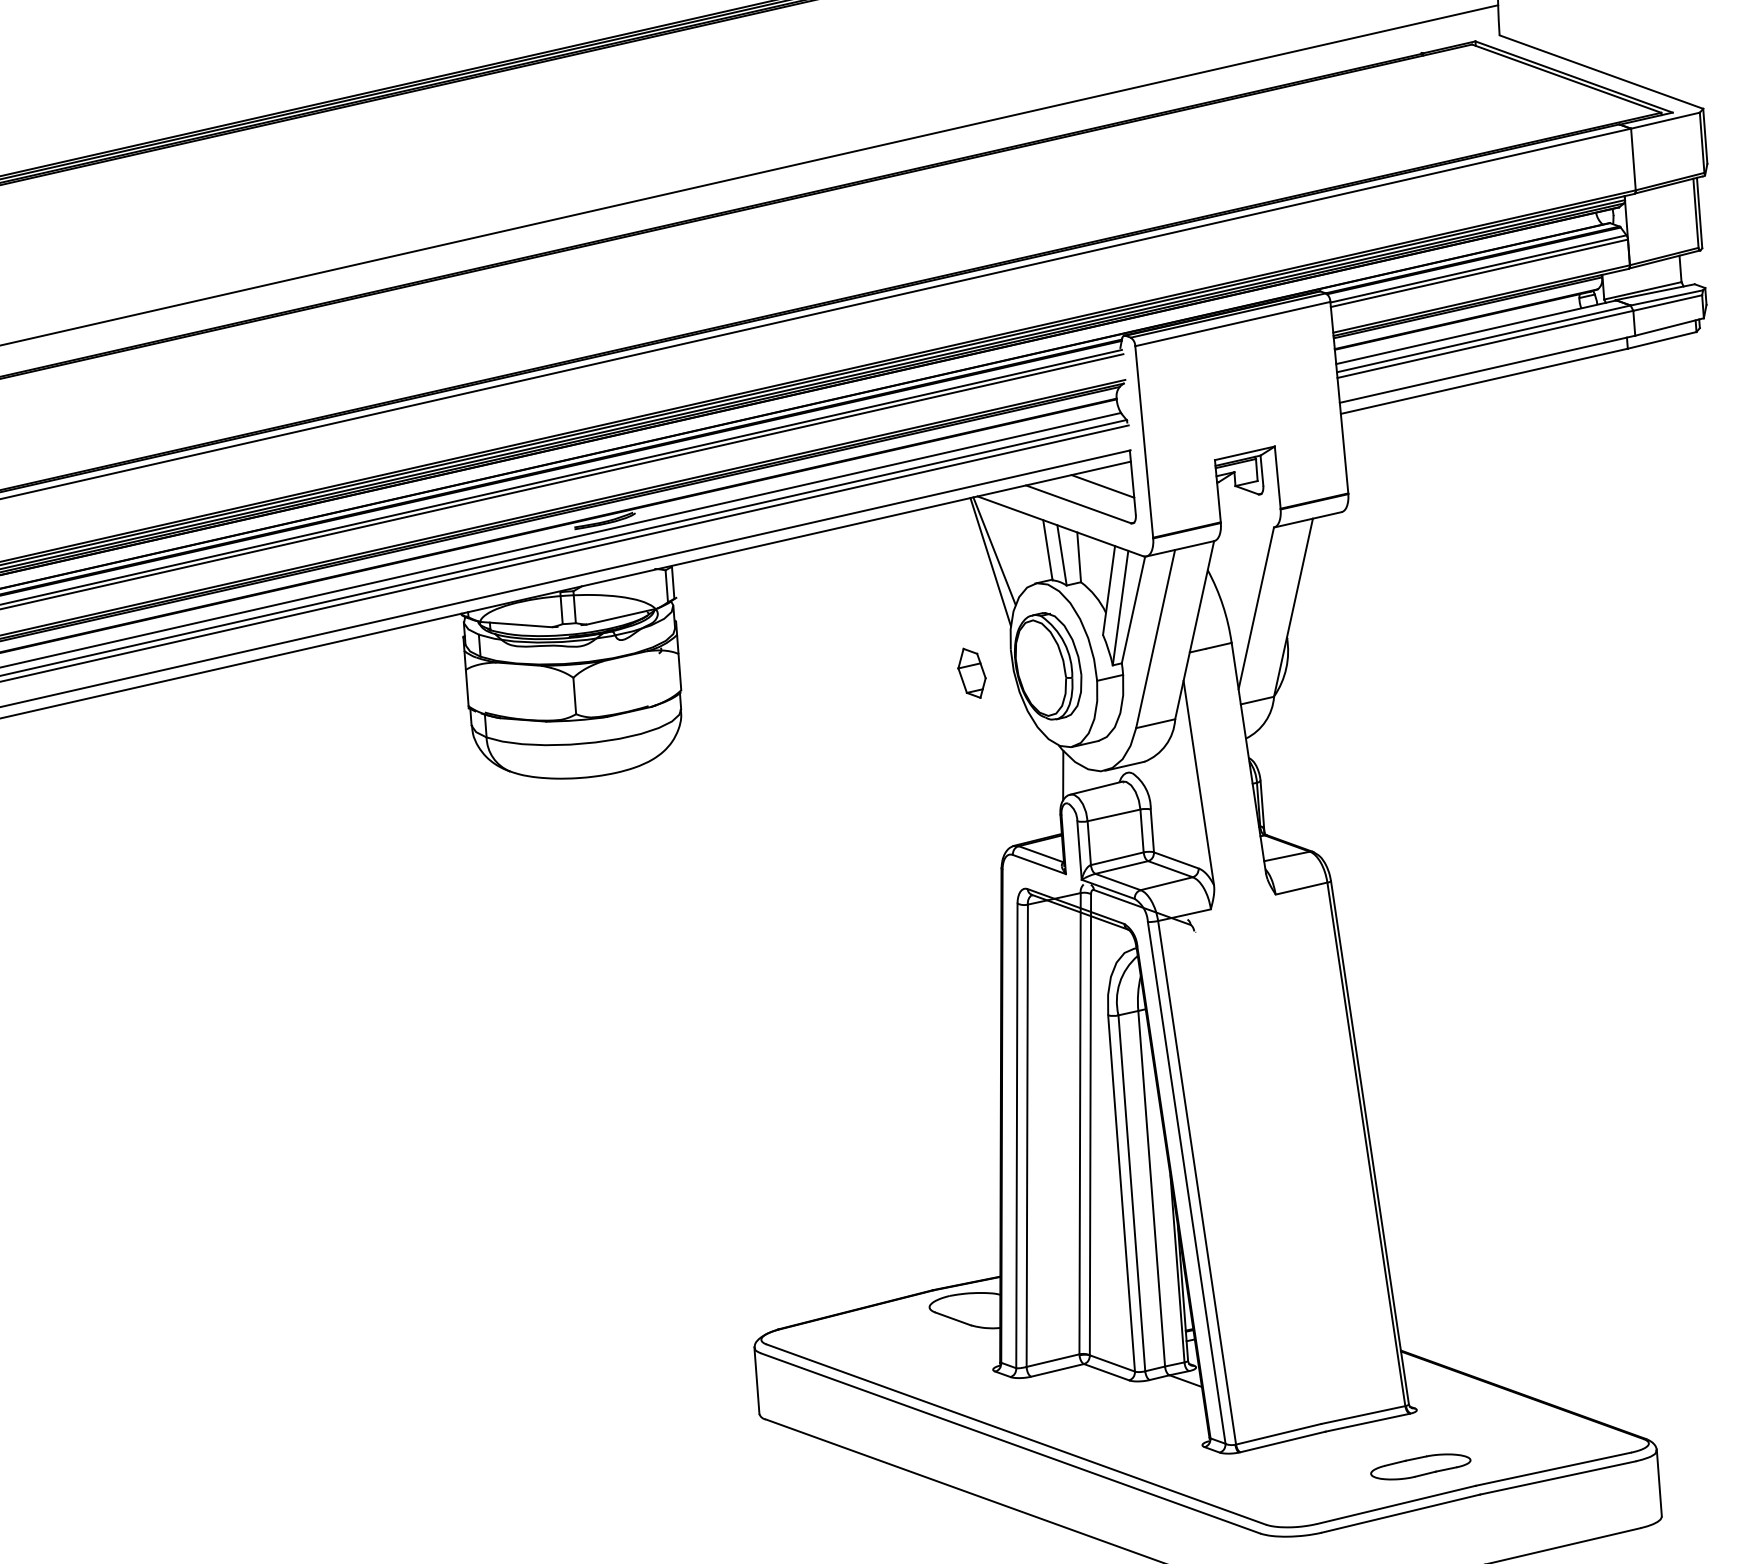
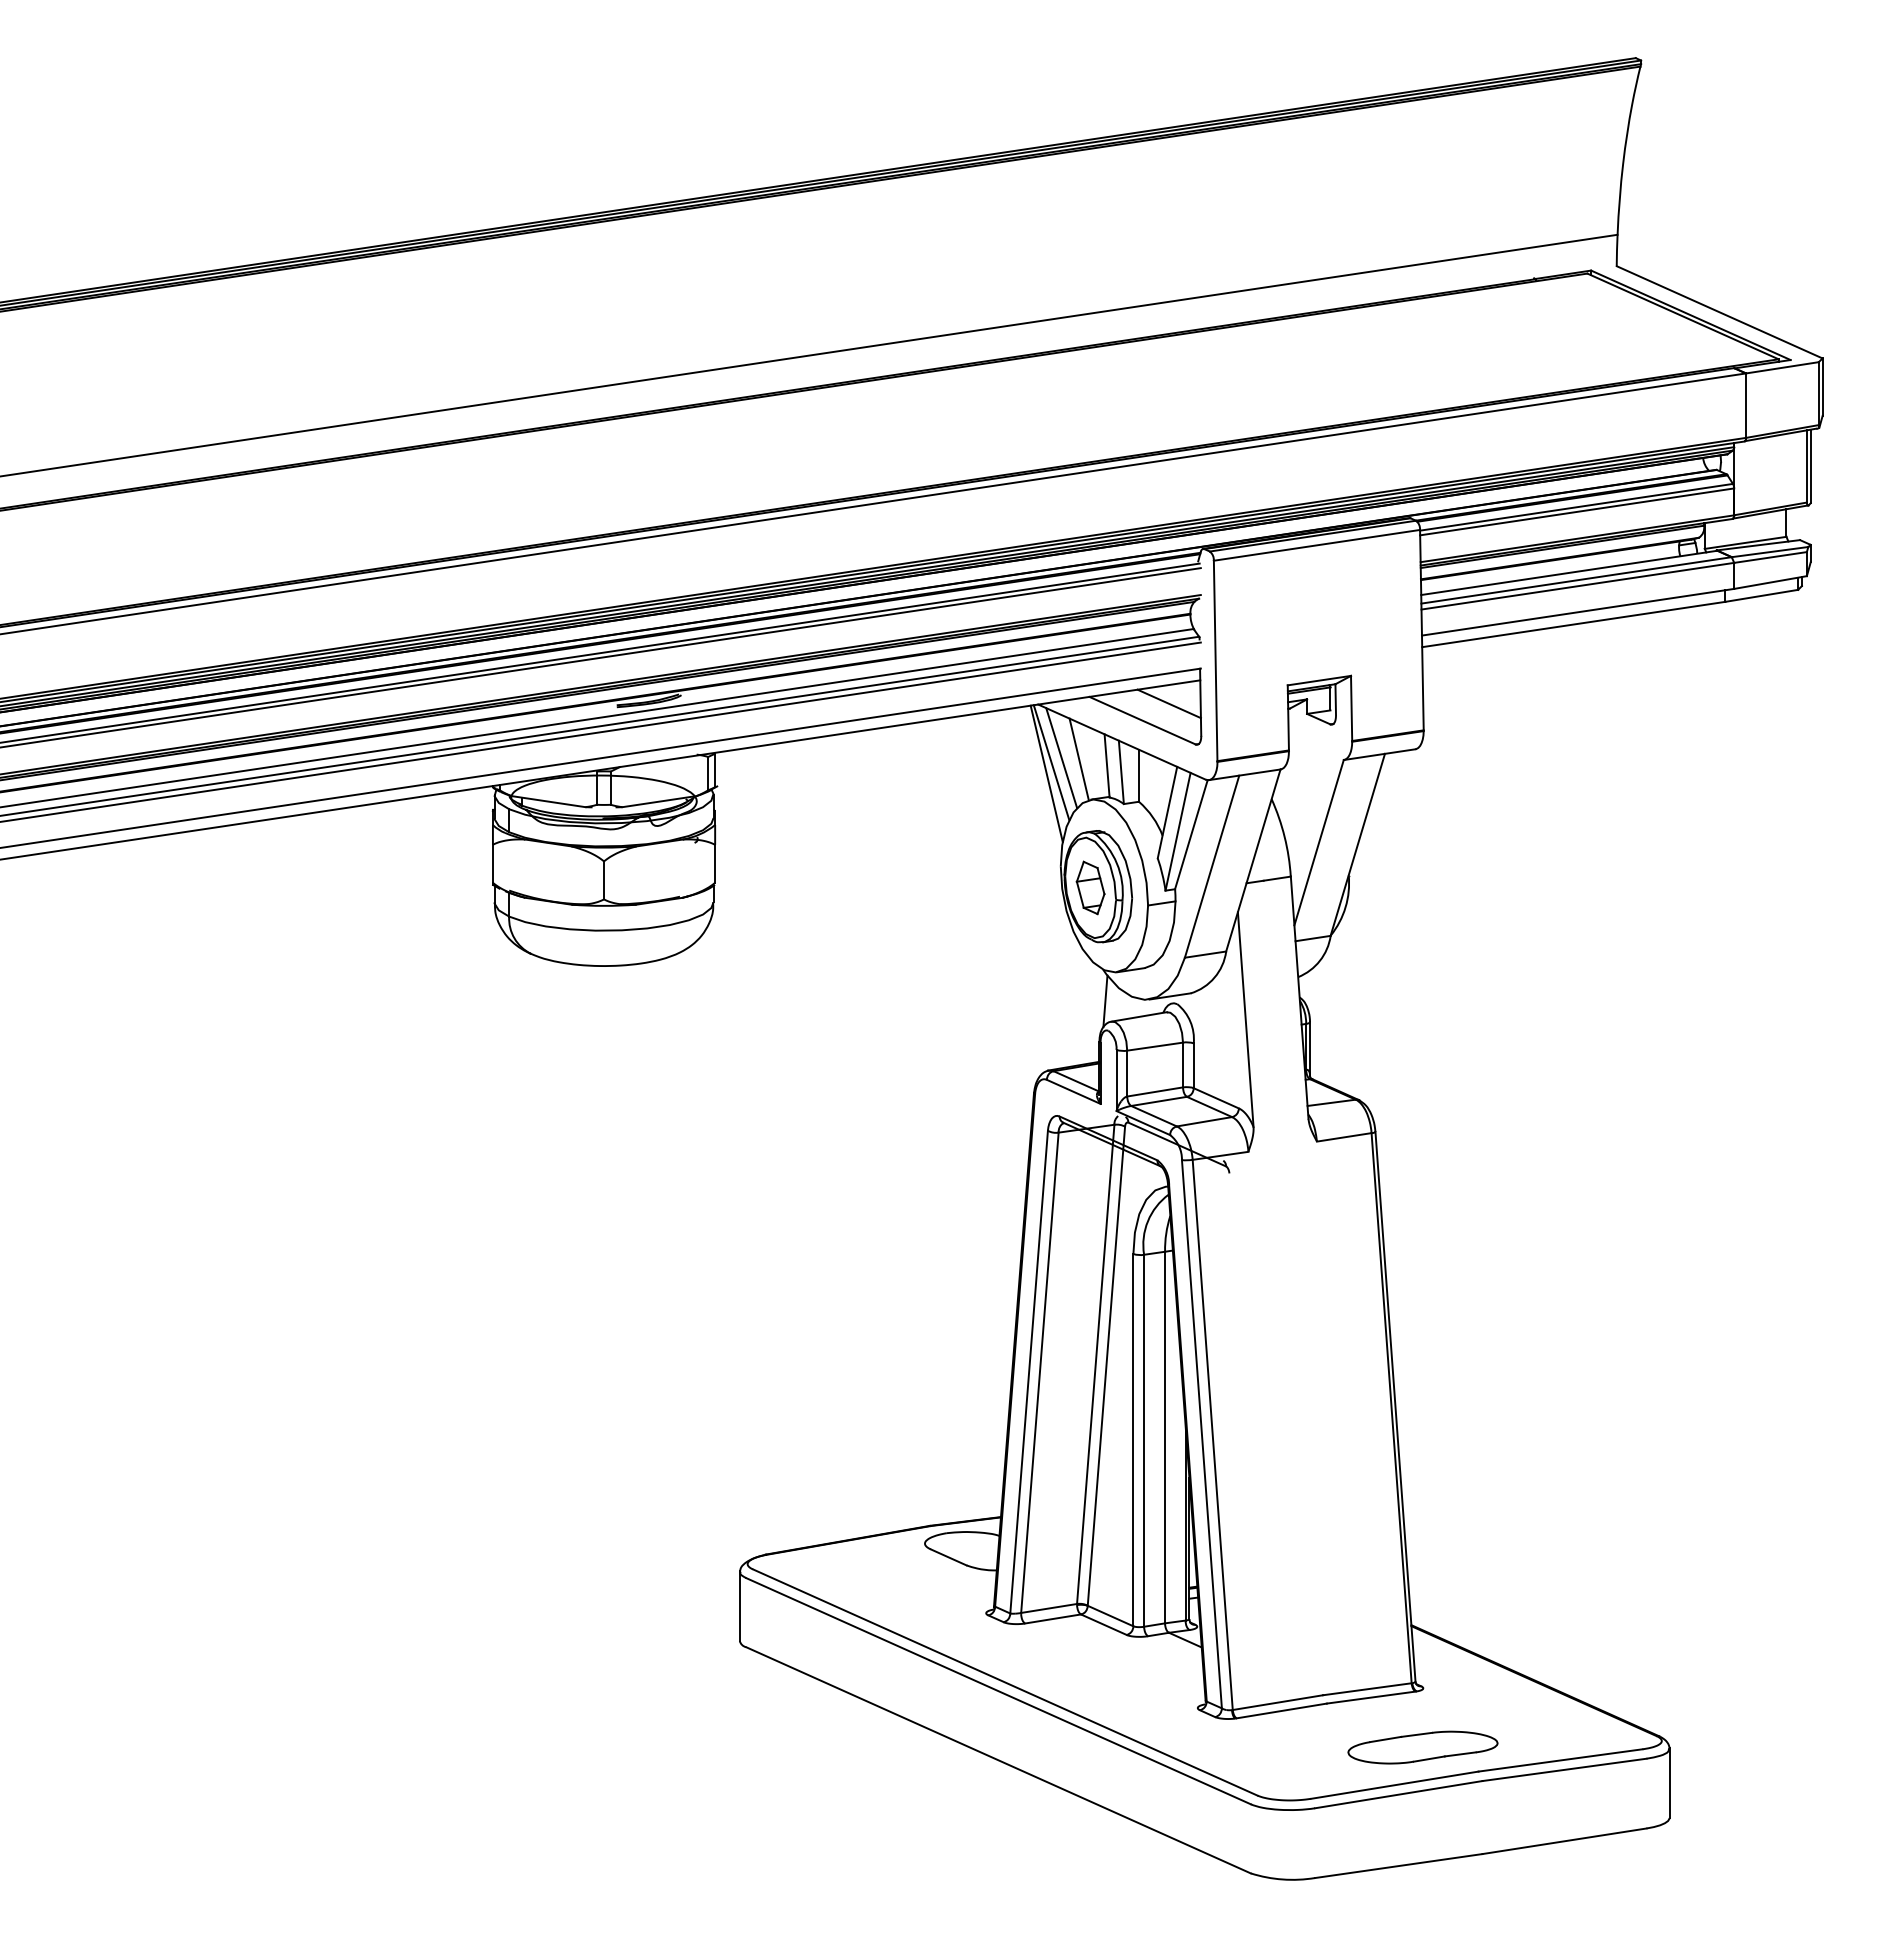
line: (1003, 545) -> (1061, 757), added
line: (1020, 546) -> (1078, 759), added
part: (971, 672) -> (1090, 887), moved
part: (1420, 1466) -> (1422, 1747), size x1.43

